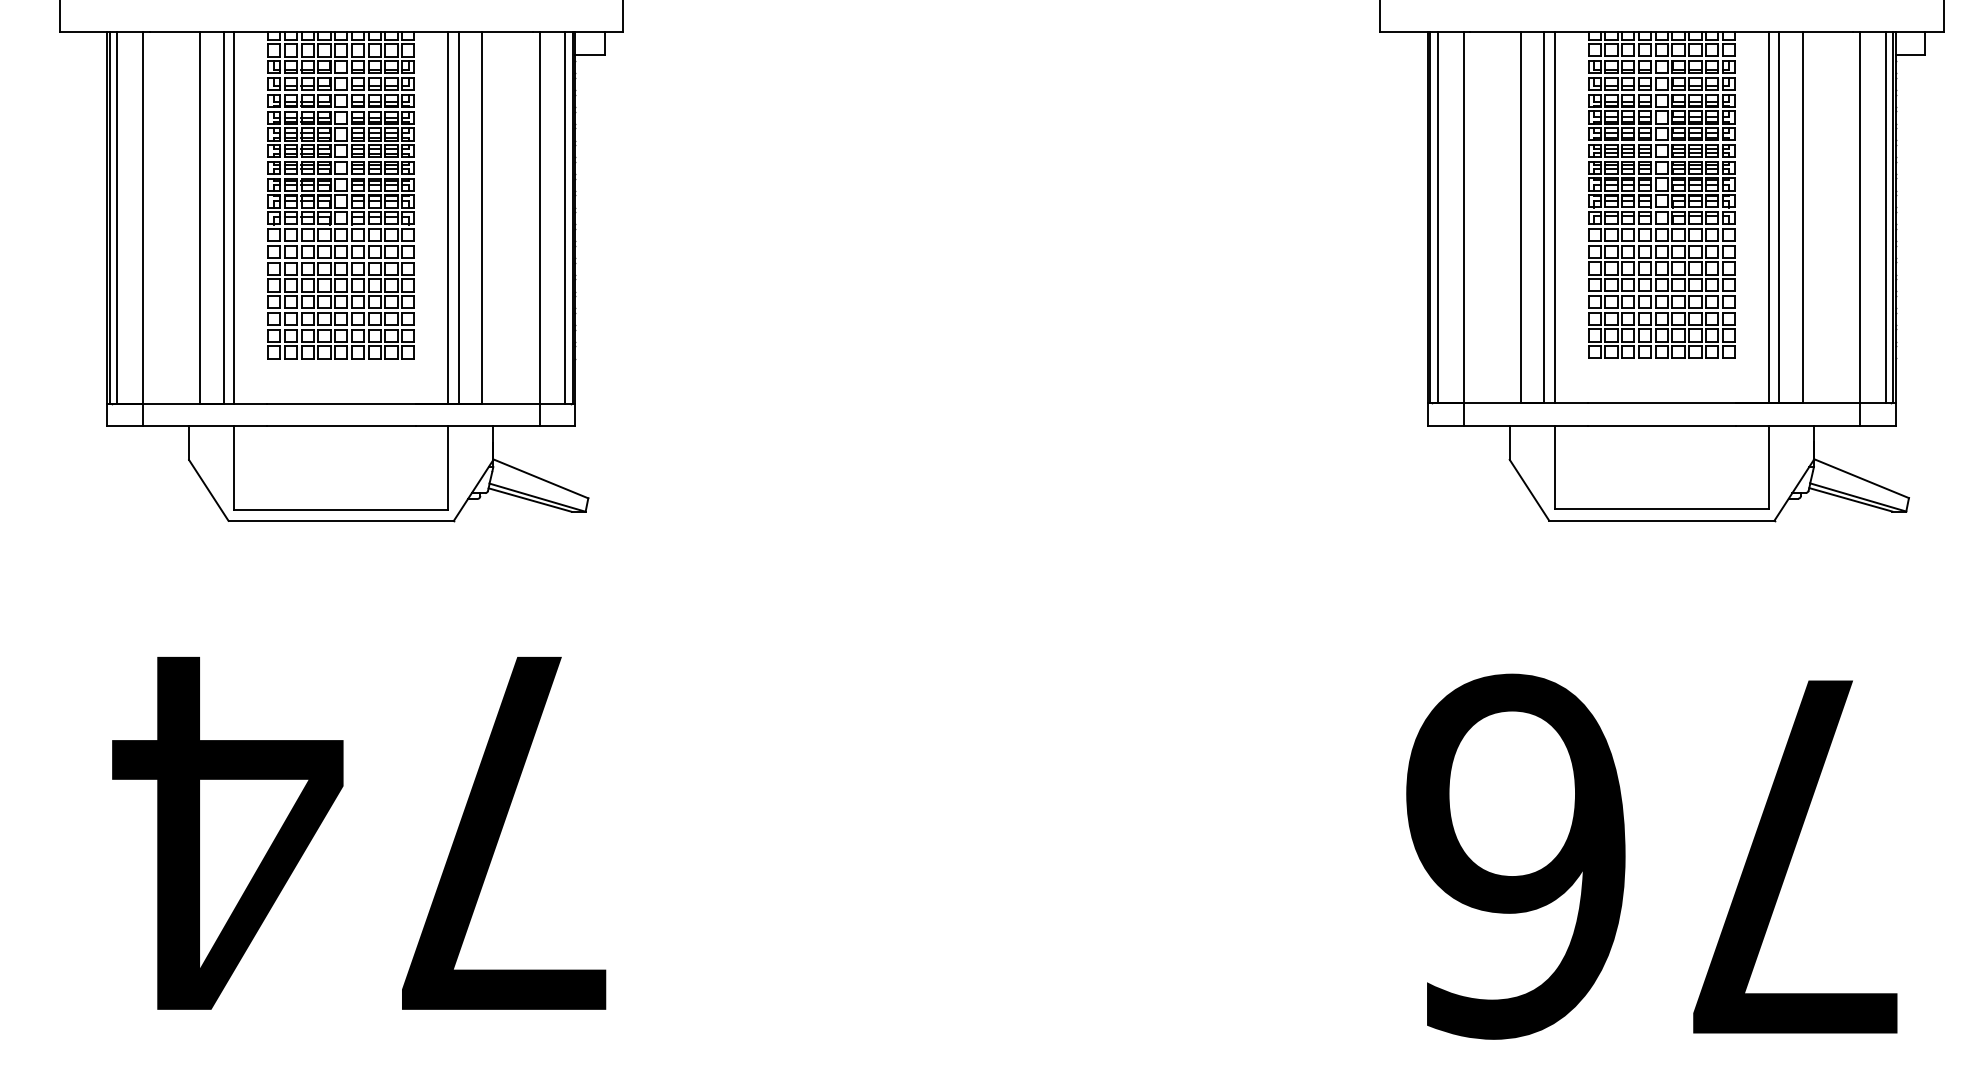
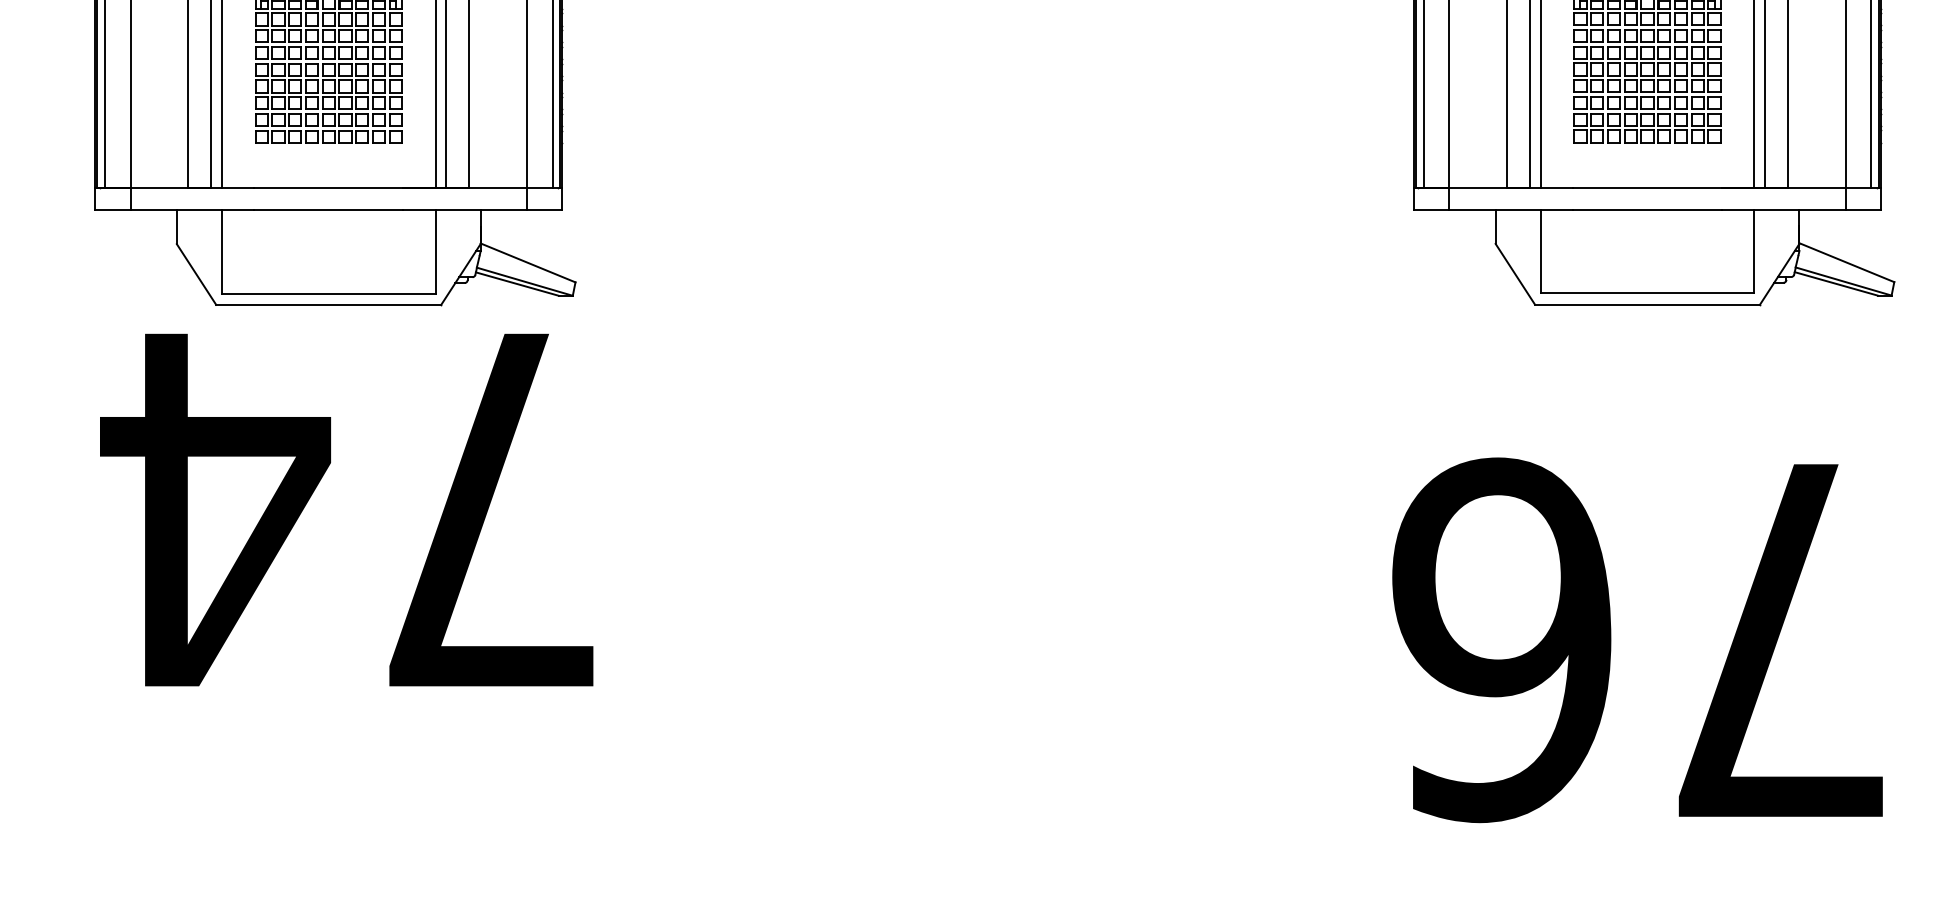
text: (359, 833) -> (347, 510), moved

